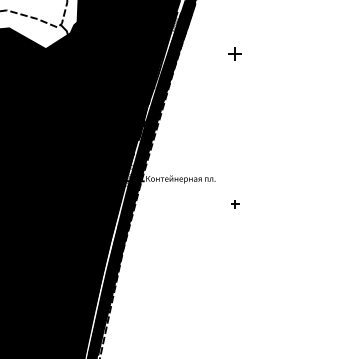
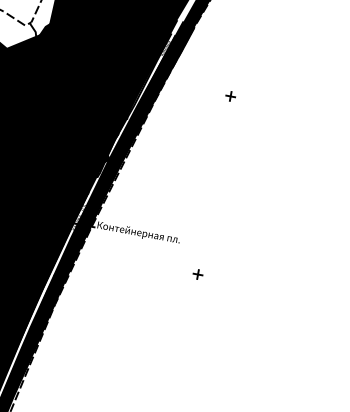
part: (235, 54) -> (230, 96), size x0.62

